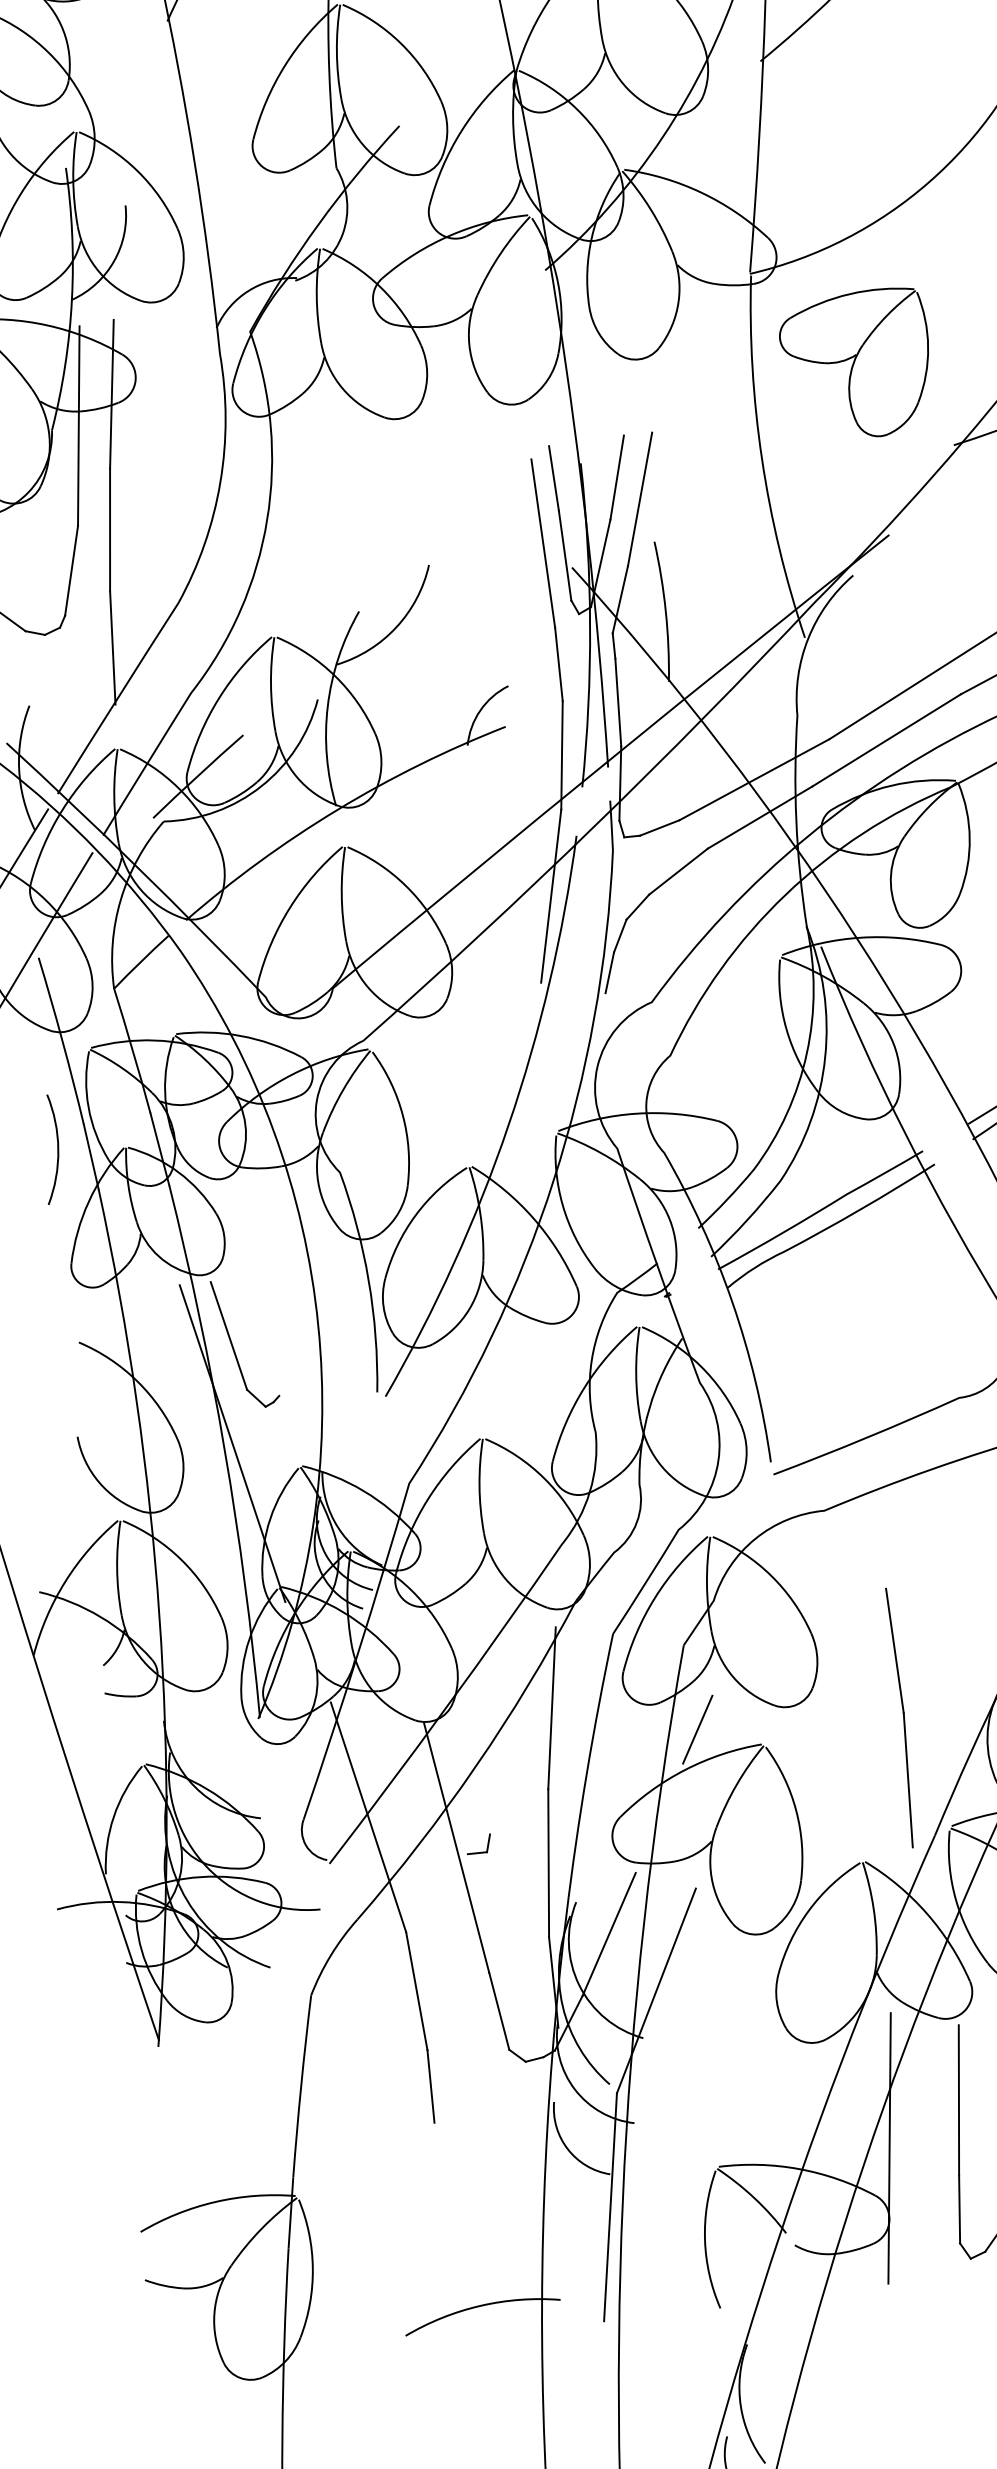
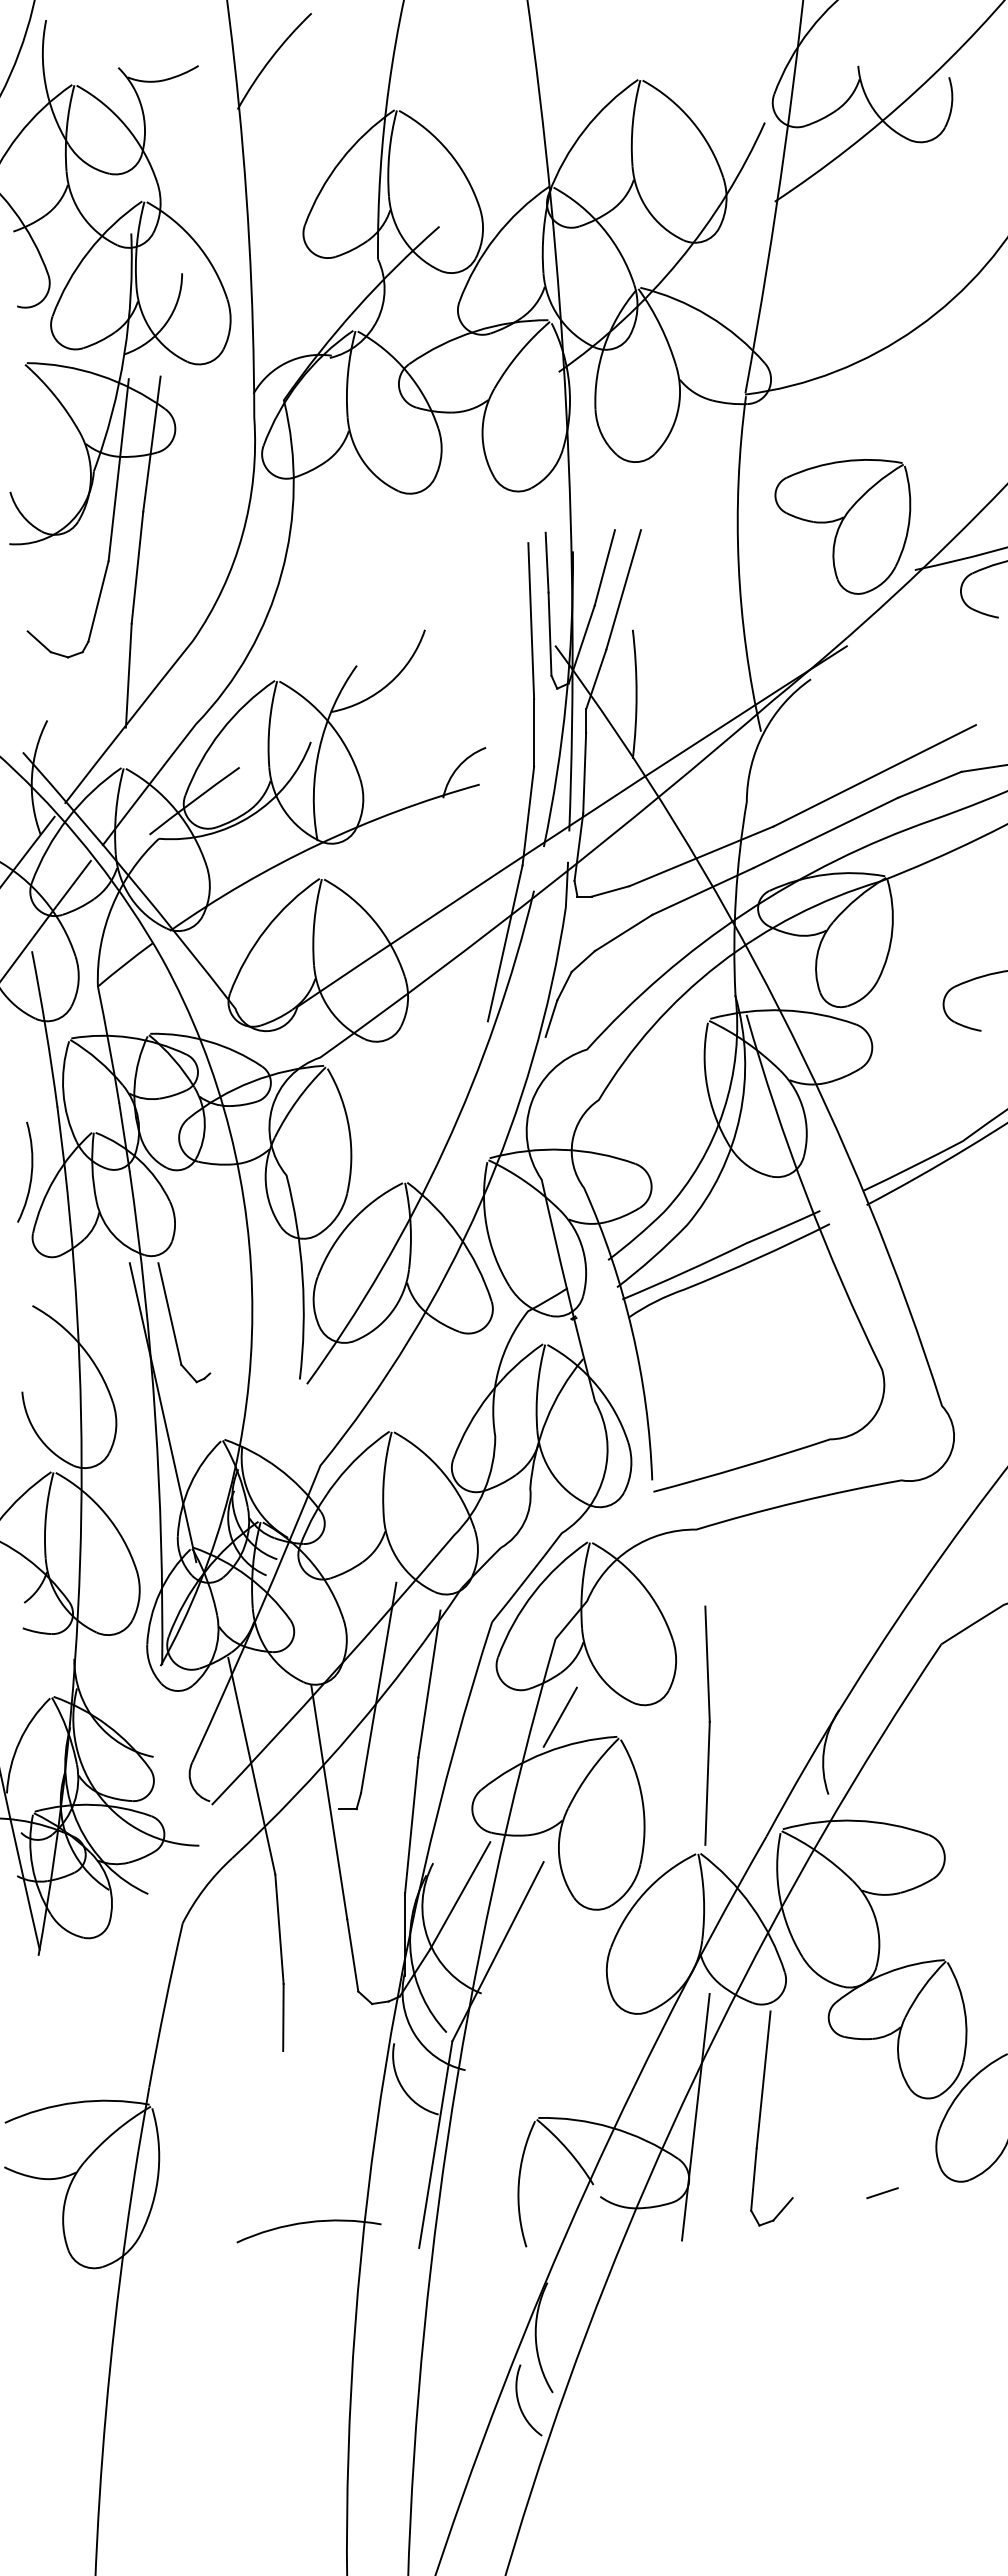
part: (856, 364) -> (842, 526), moved
arc: (56, 1149) -> (30, 1172), moved
line: (497, 1717) -> (378, 1687), added
part: (901, 1717) -> (707, 1725), moved

